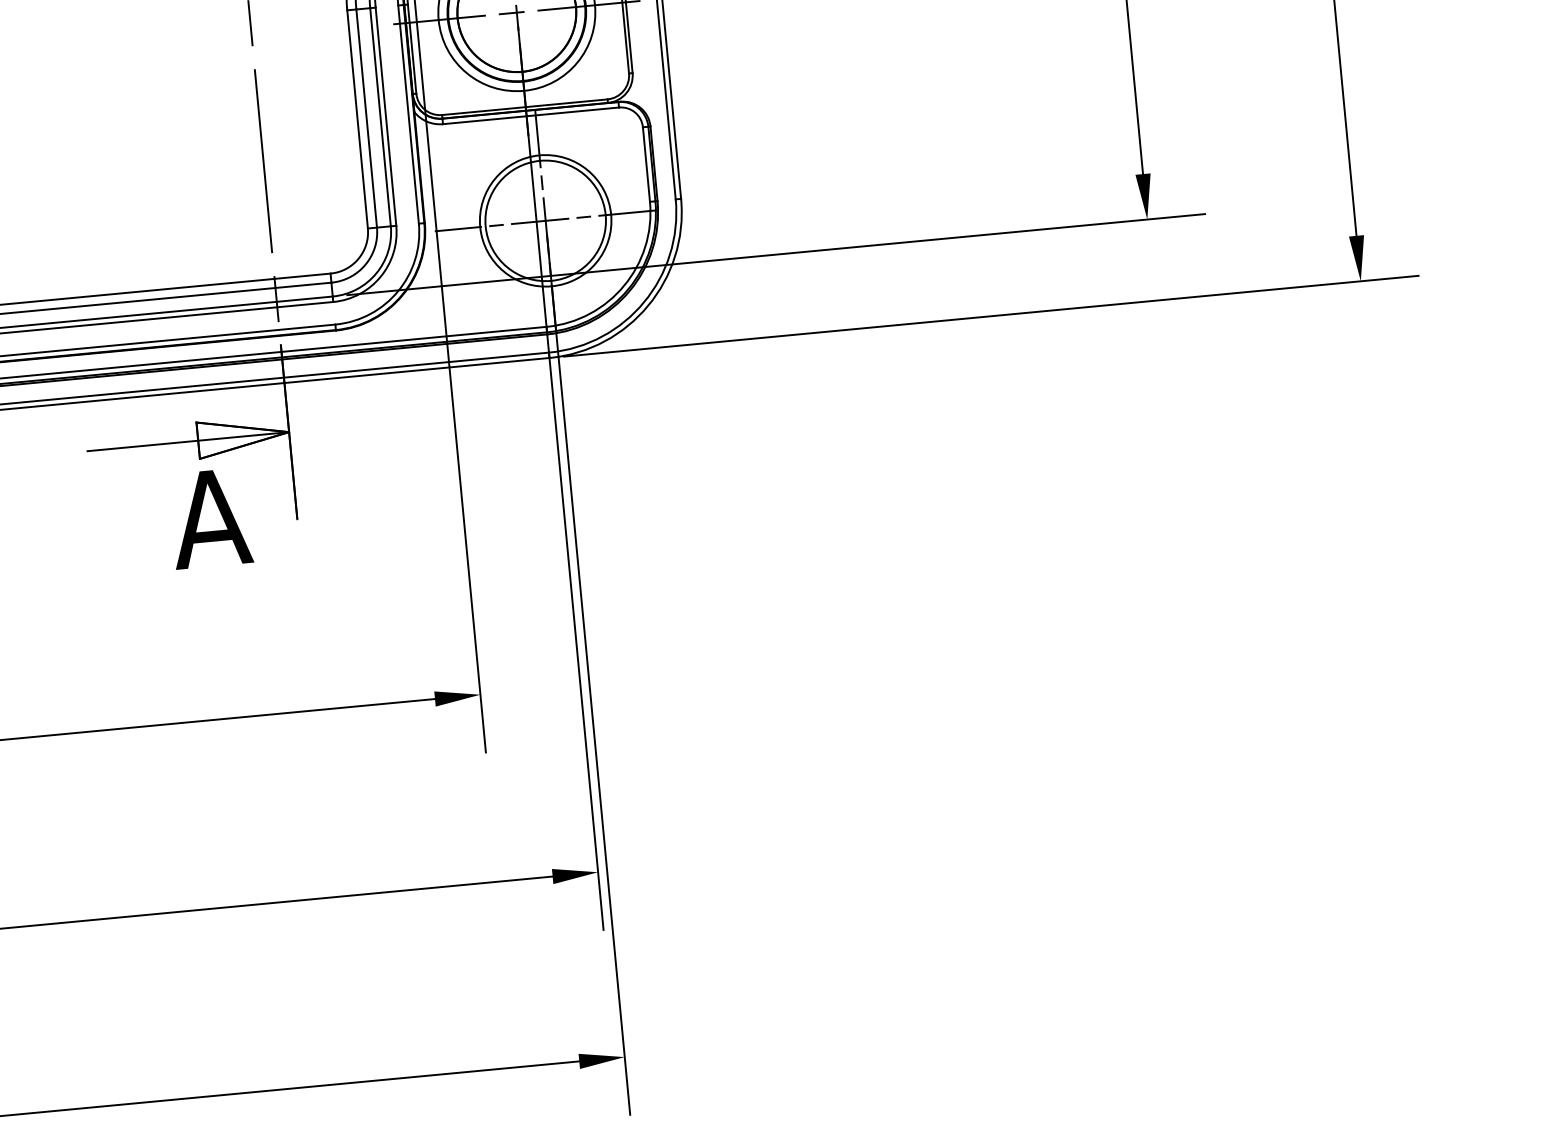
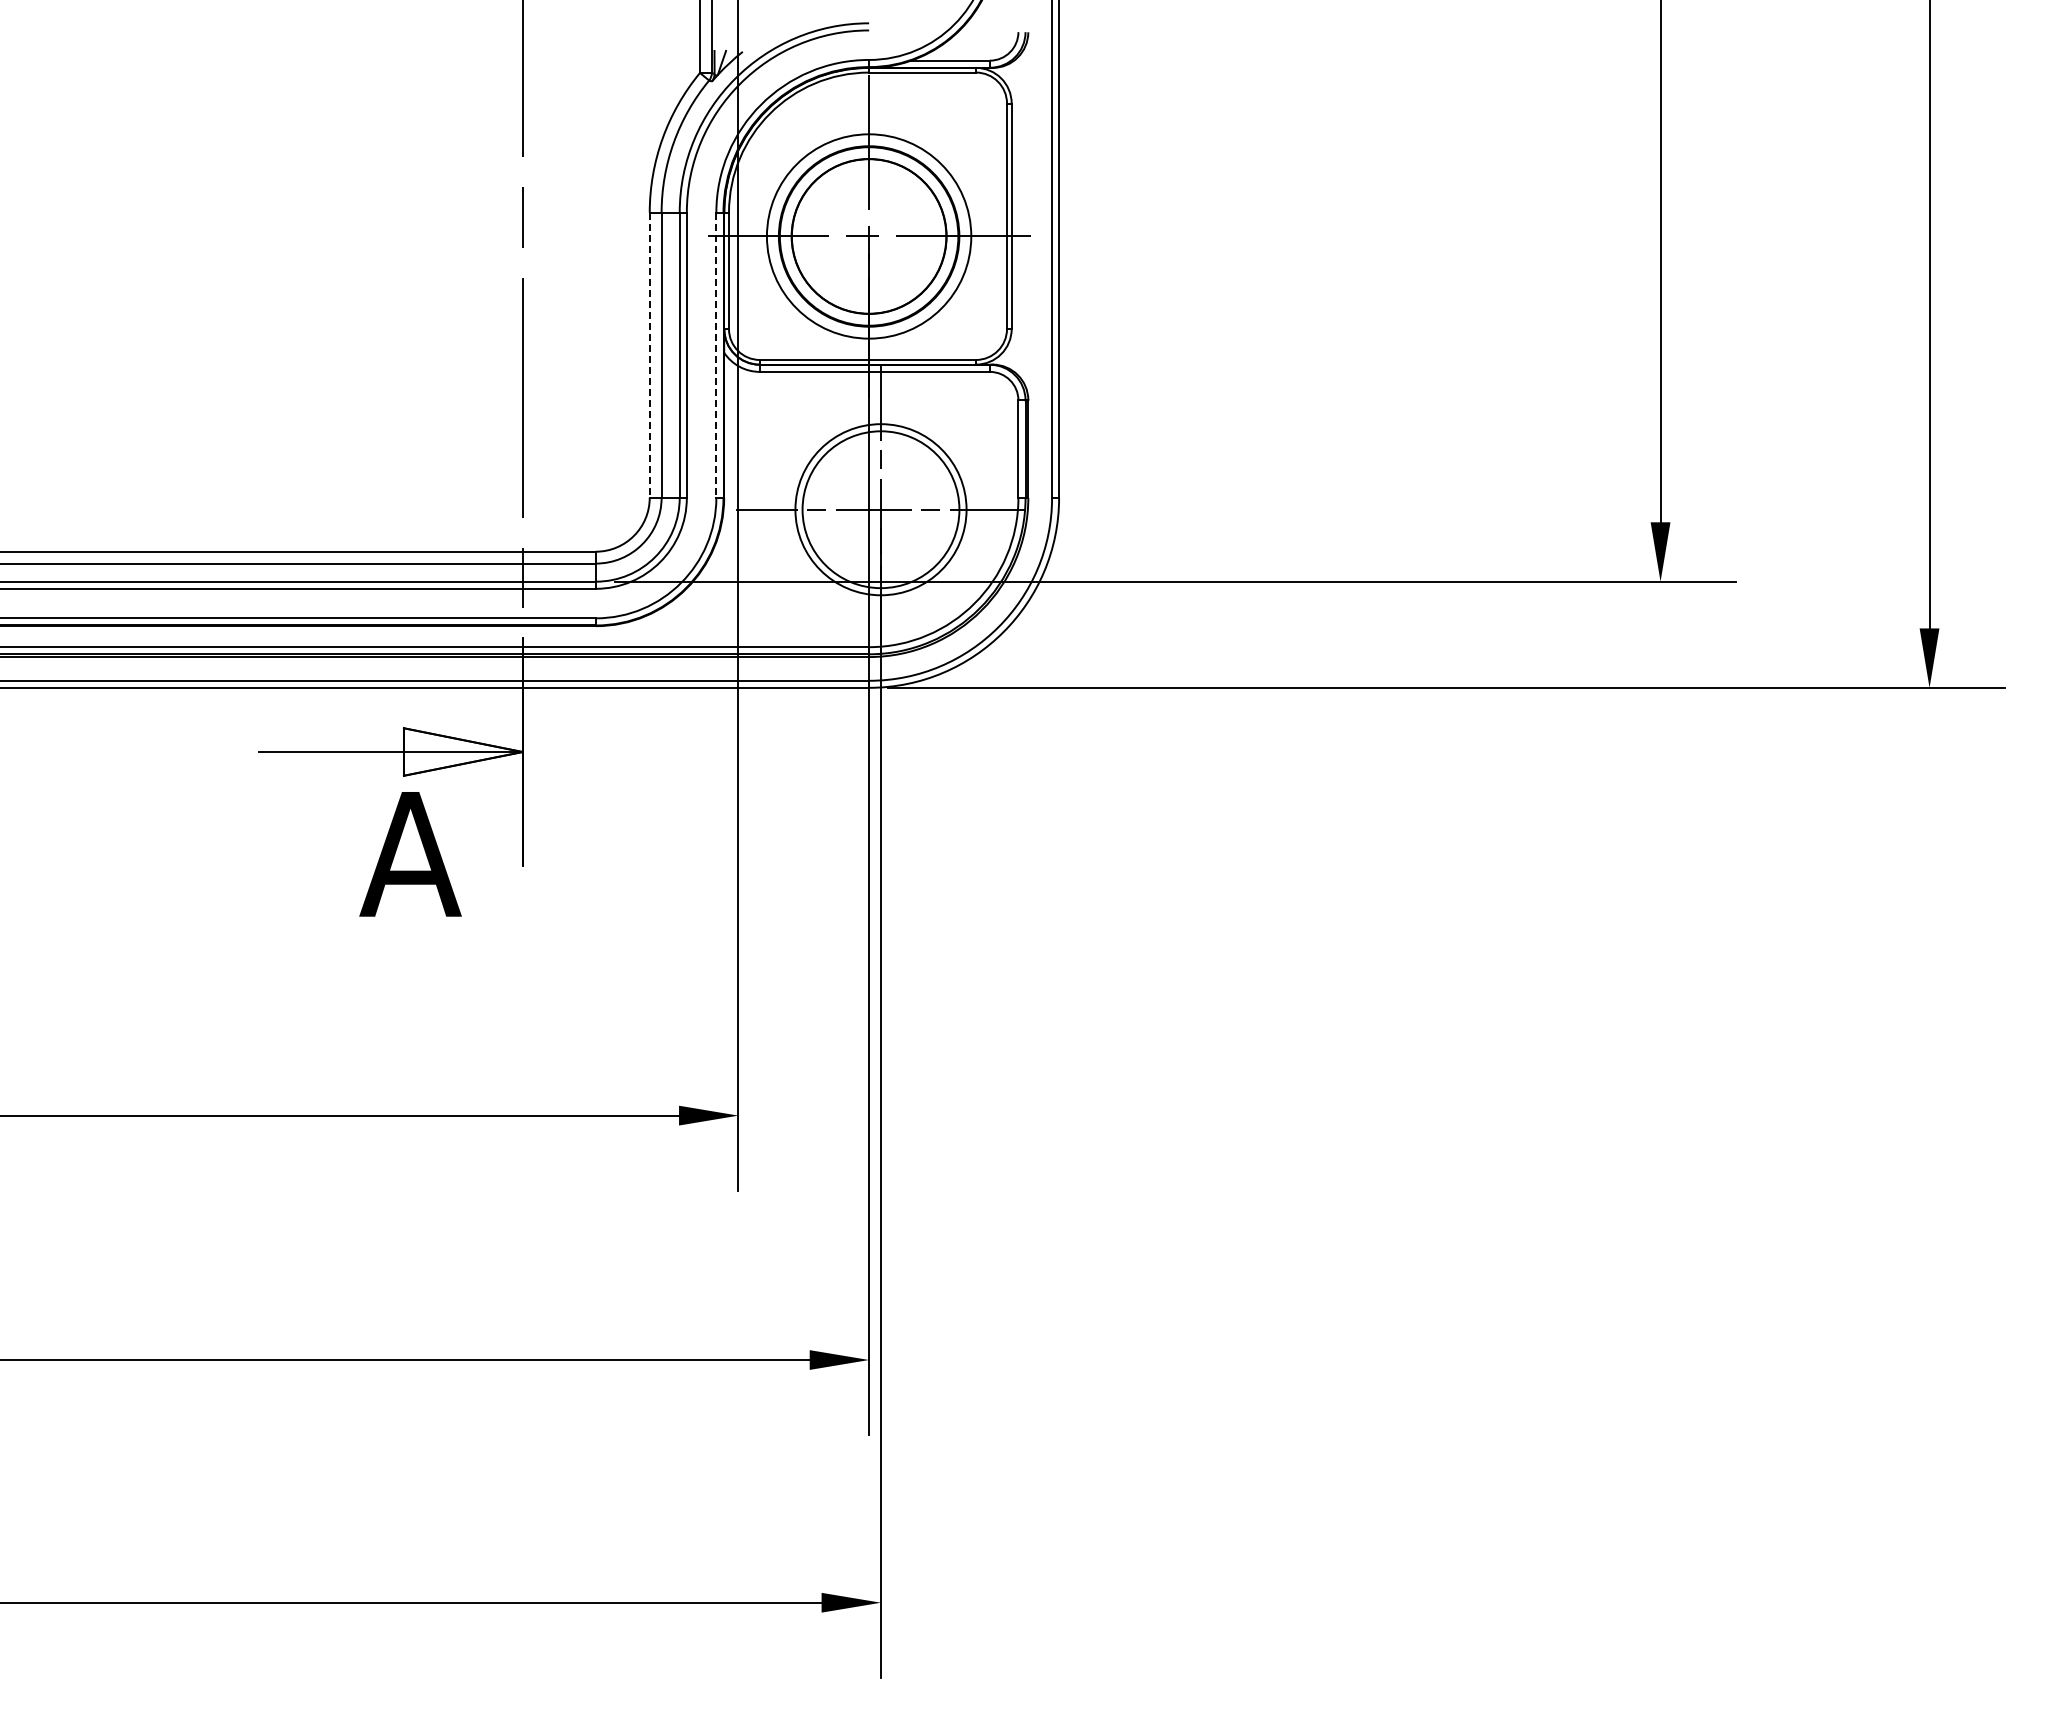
line: (408, 114) -> (716, 355), solid -> dashed
line: (357, 119) -> (649, 355), solid -> dashed

